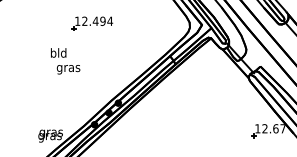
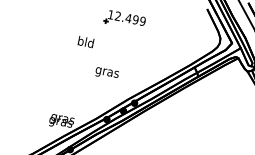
text: (110, 20) -> (143, 20), 12.494 -> 12.499
text: (68, 69) -> (107, 73), moved

